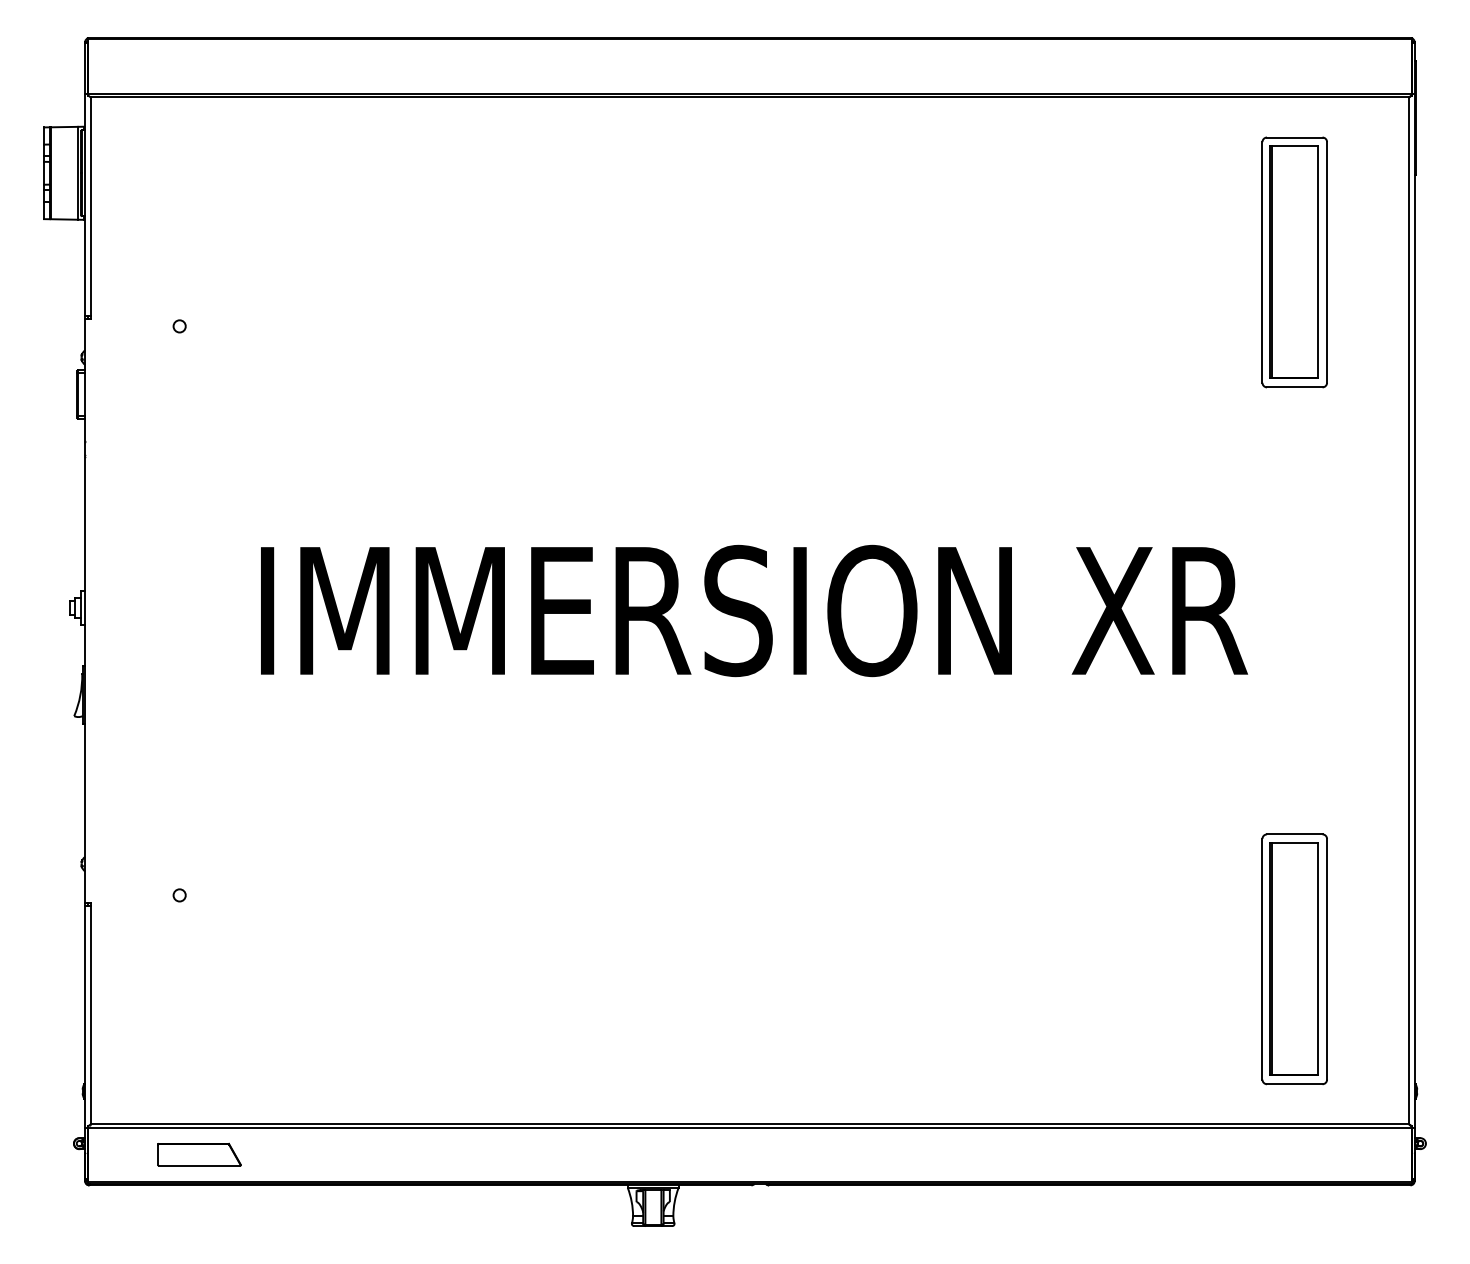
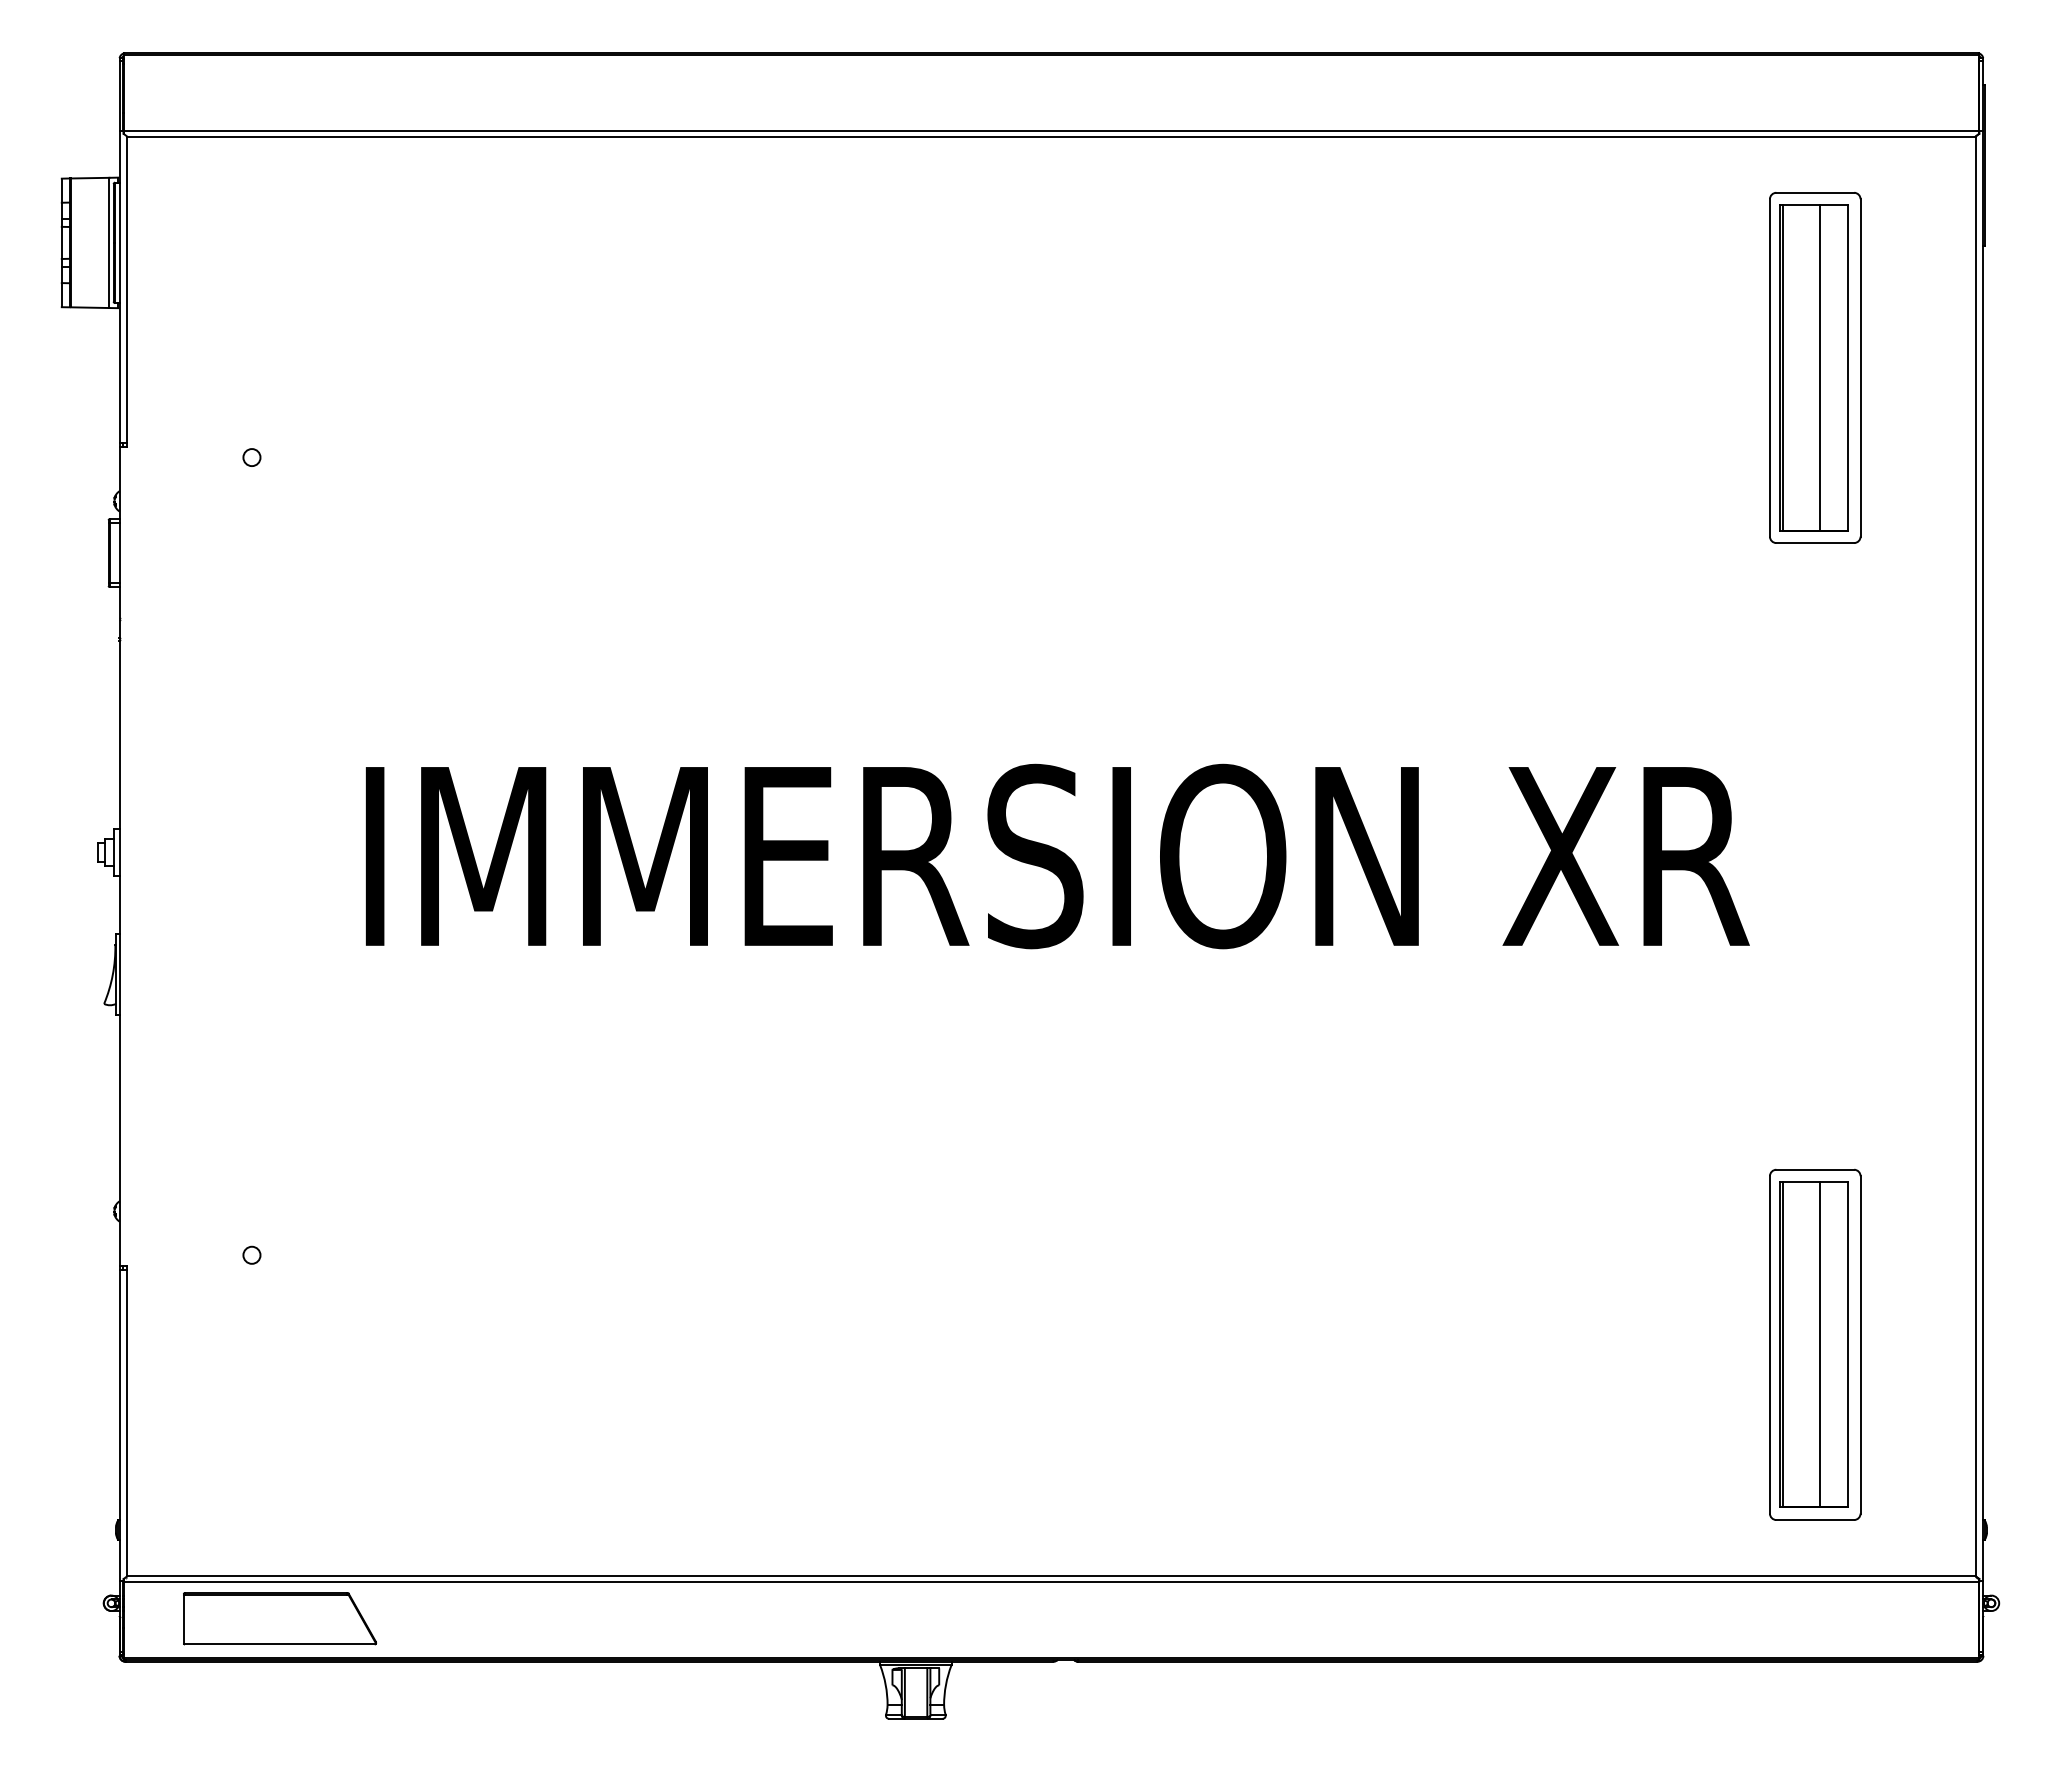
line: (1298, 262) -> (1820, 367), added
line: (1298, 959) -> (1820, 1344), added
part: (199, 1154) -> (279, 1618), size x1.67

